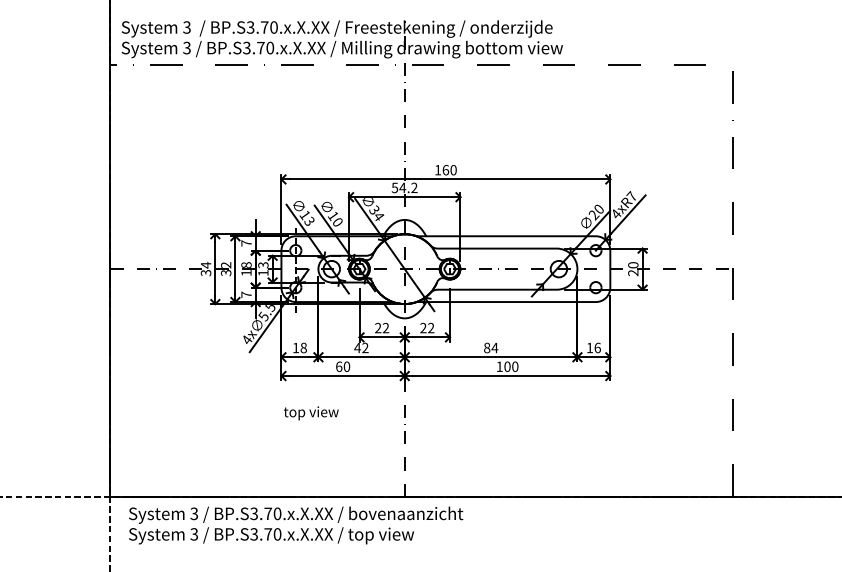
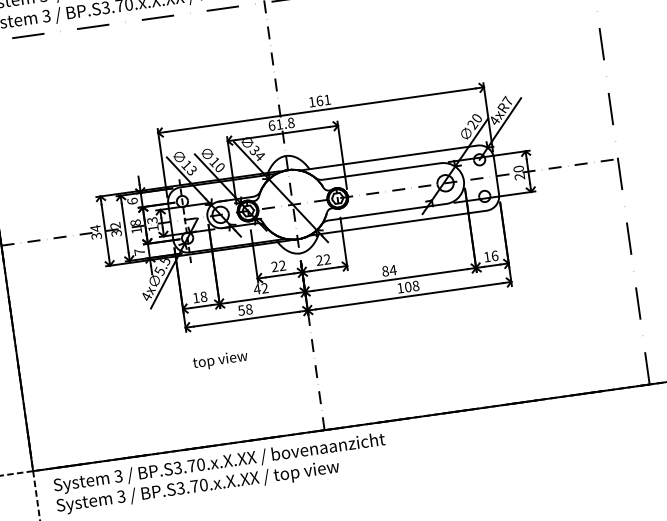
text: (453, 170) -> (327, 100), 160 -> 161
text: (404, 187) -> (281, 123), 54.2 -> 61.8
text: (246, 243) -> (132, 201), 7 -> 6
text: (343, 366) -> (245, 309), 60 -> 58
text: (515, 366) -> (416, 285), 100 -> 108

